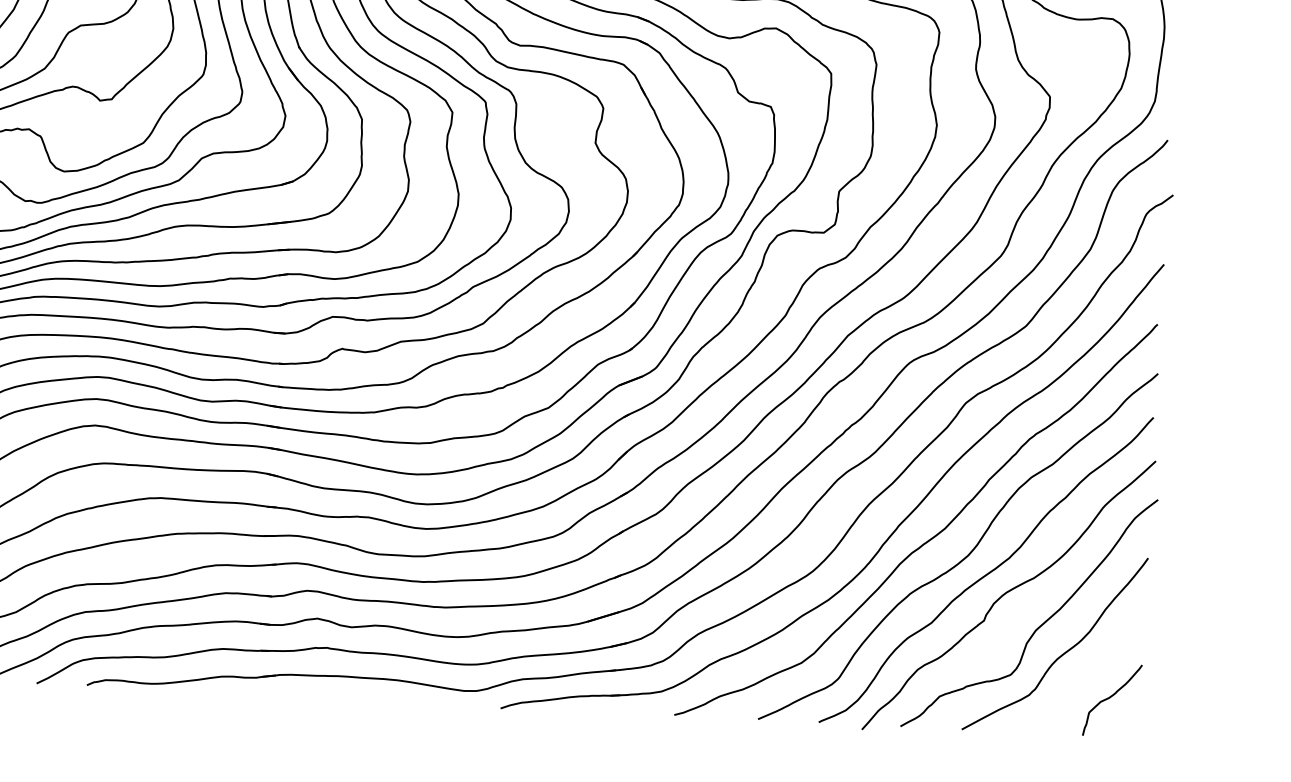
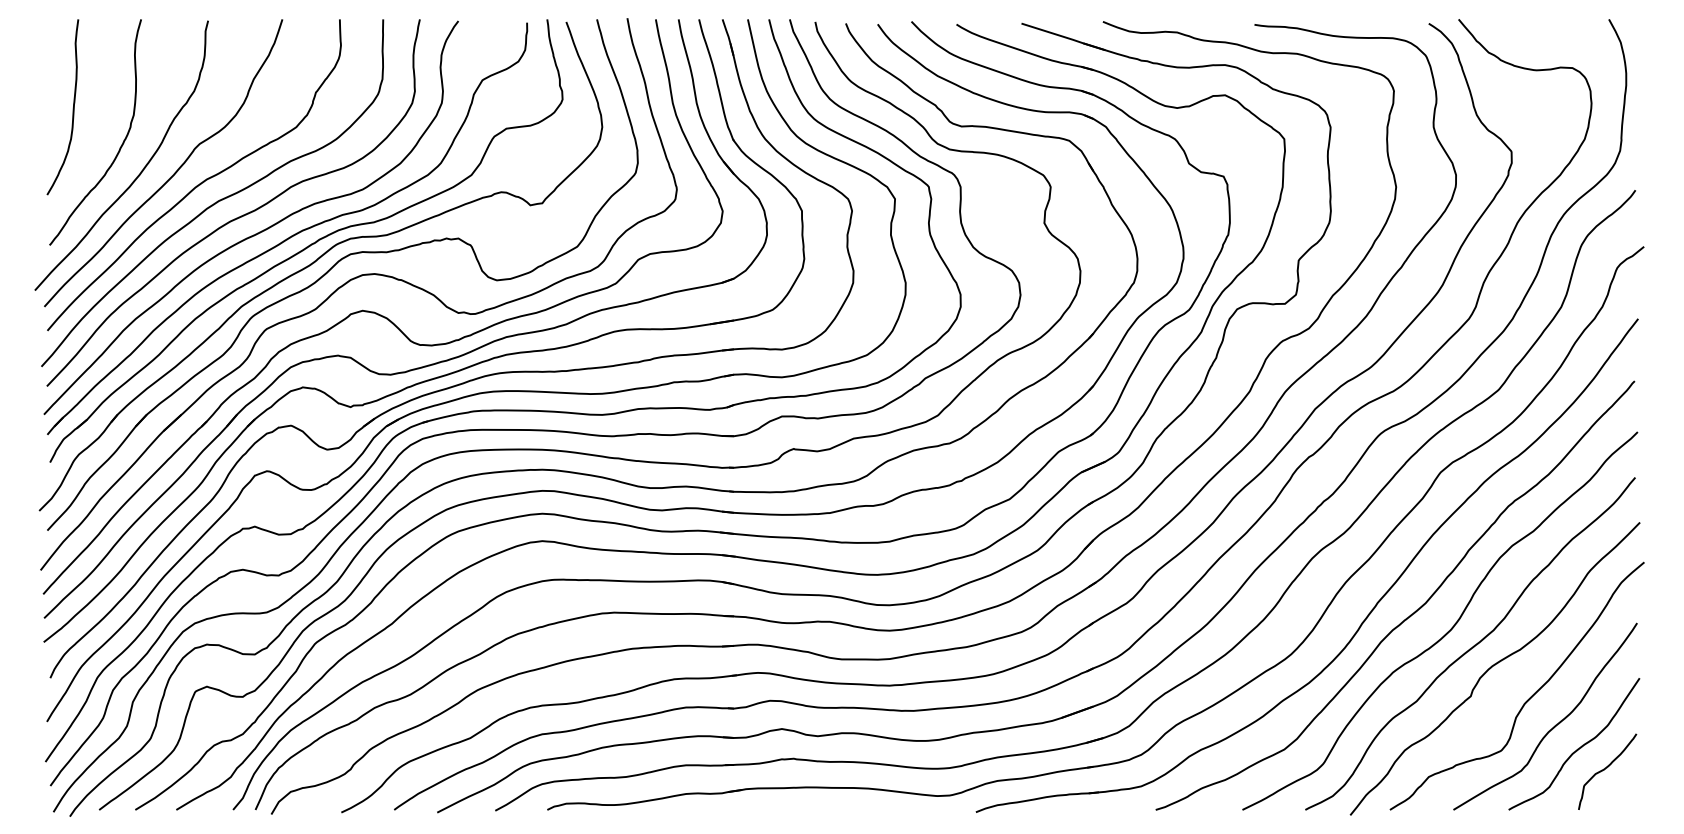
curve: (1084, 676) -> (1577, 748), added

